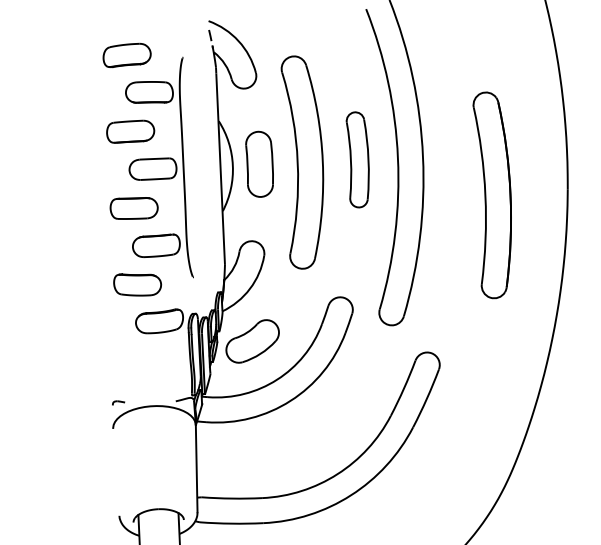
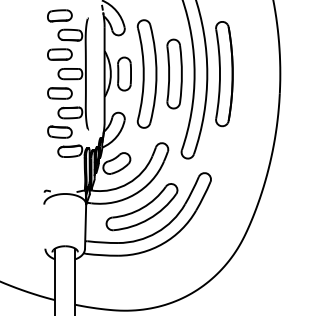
part: (358, 158) -> (174, 73), size x1.43
part: (494, 196) -> (224, 74), moved
part: (305, 425) -> (141, 207), added

